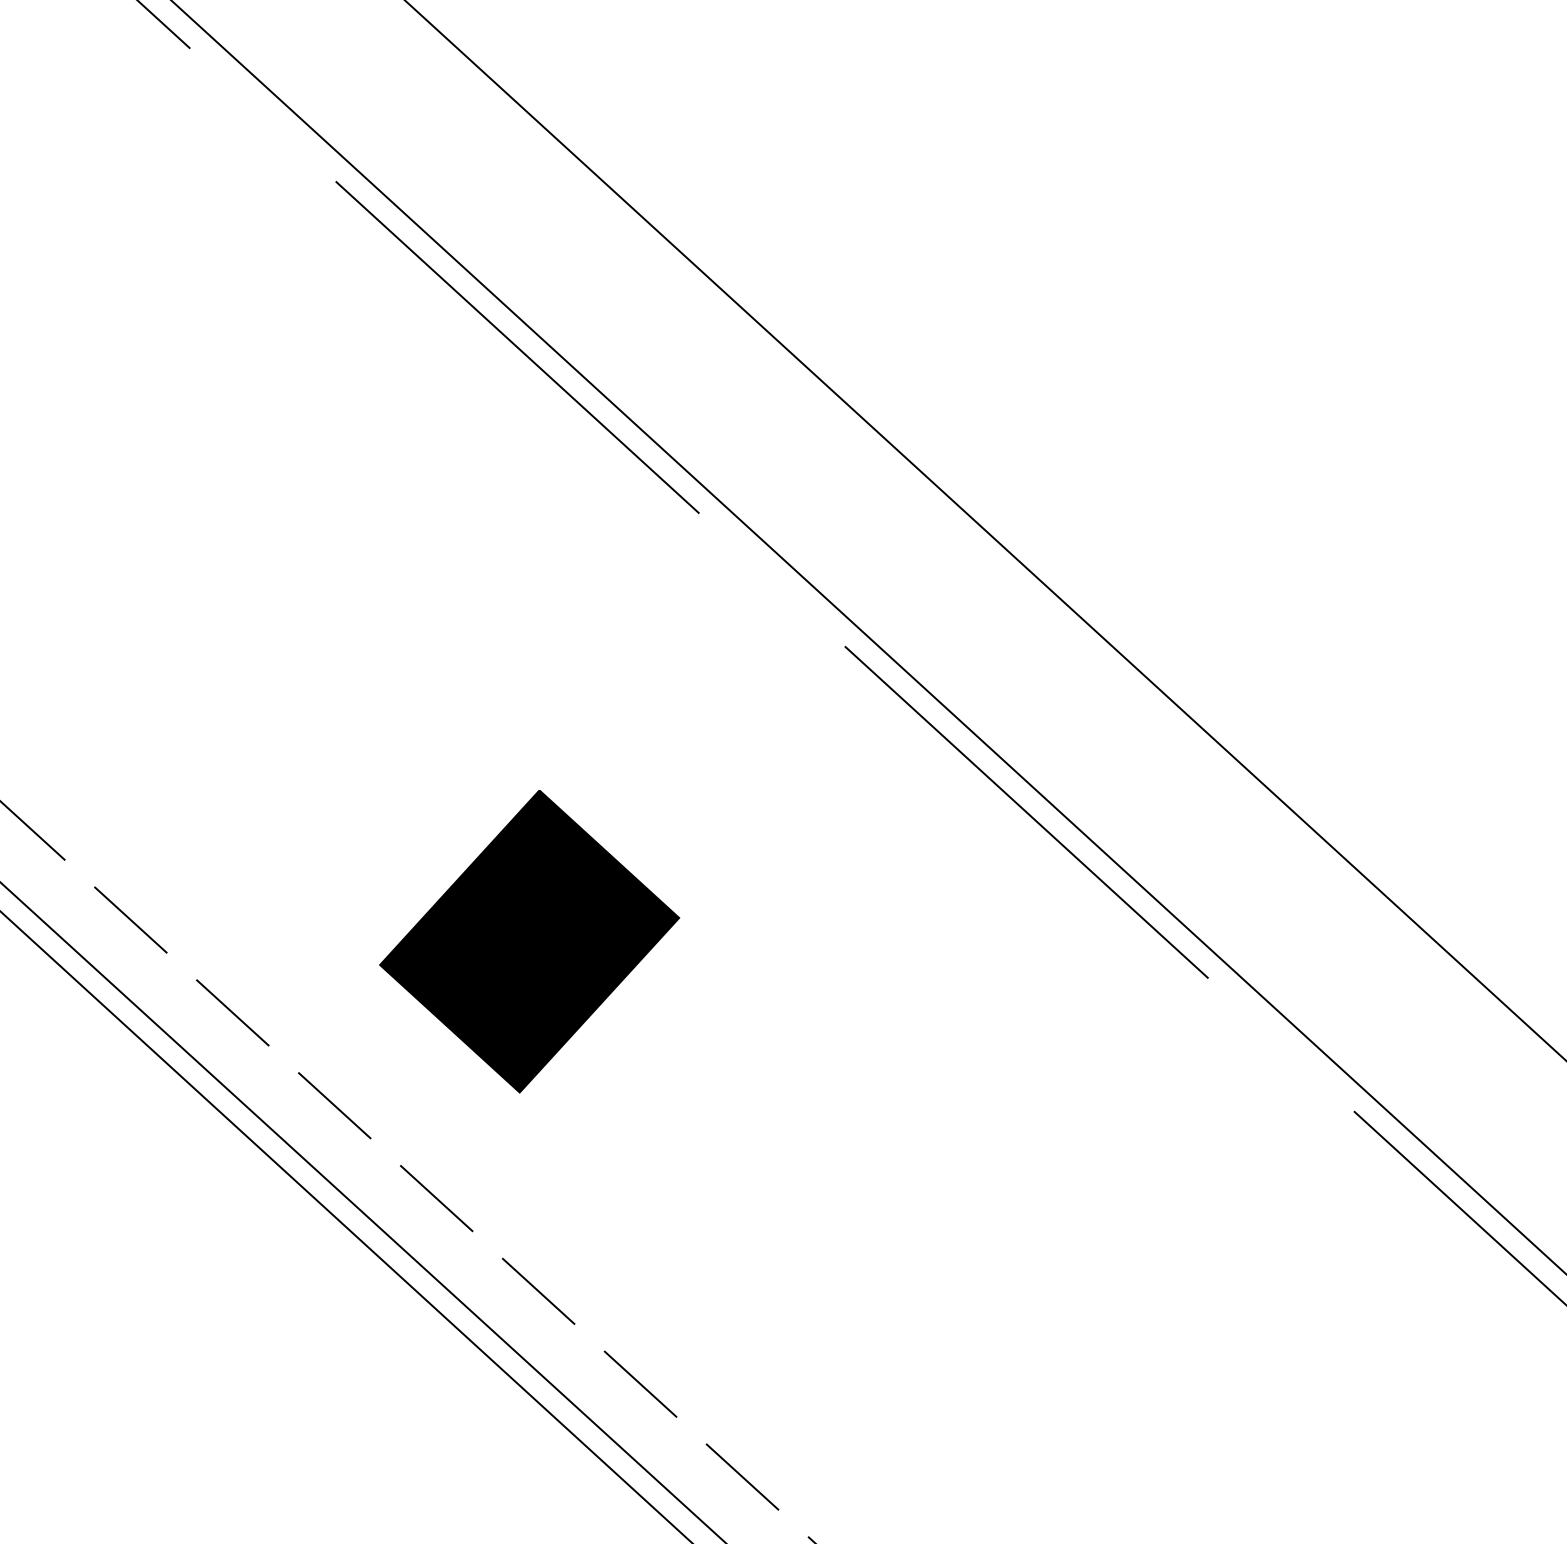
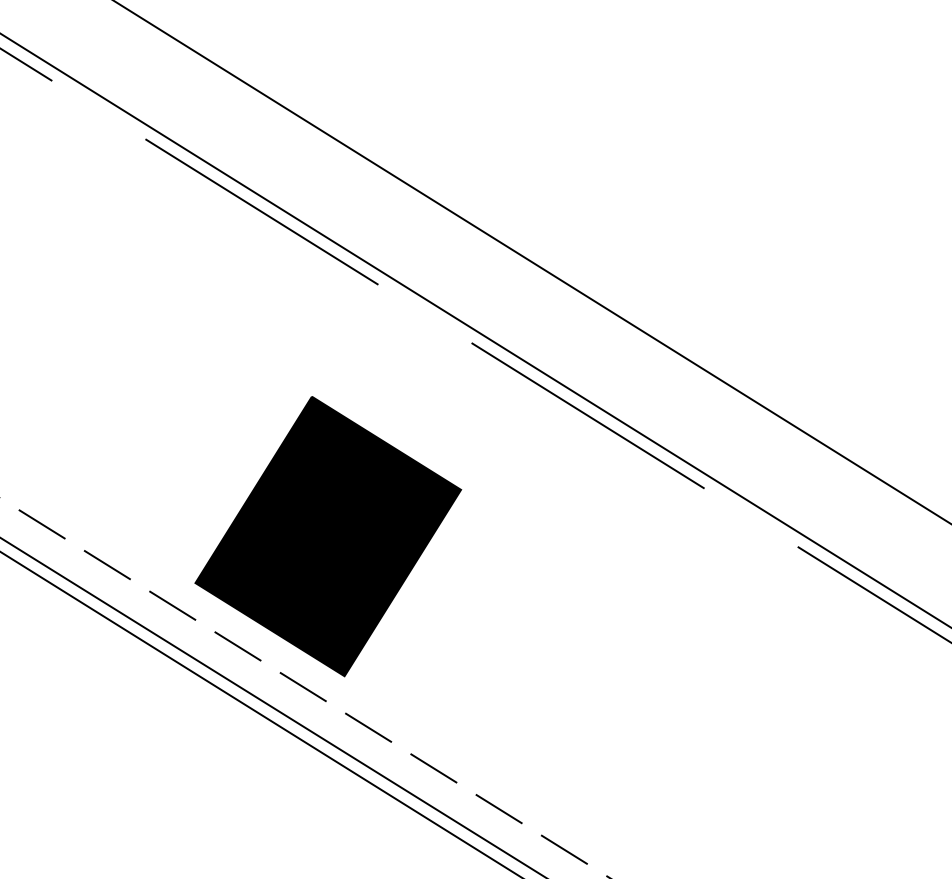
part: (529, 941) -> (328, 536), size x1.67

